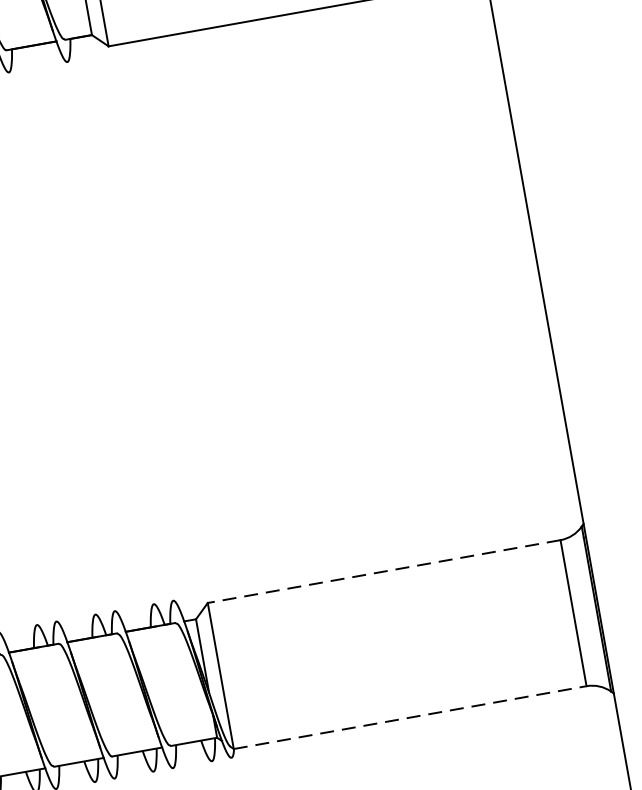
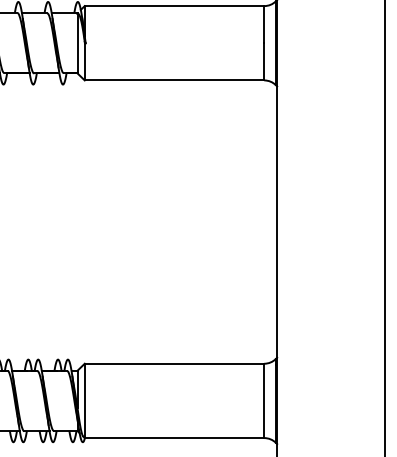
line: (384, 571) -> (174, 363), dashed -> solid
line: (410, 718) -> (174, 438), dashed -> solid

